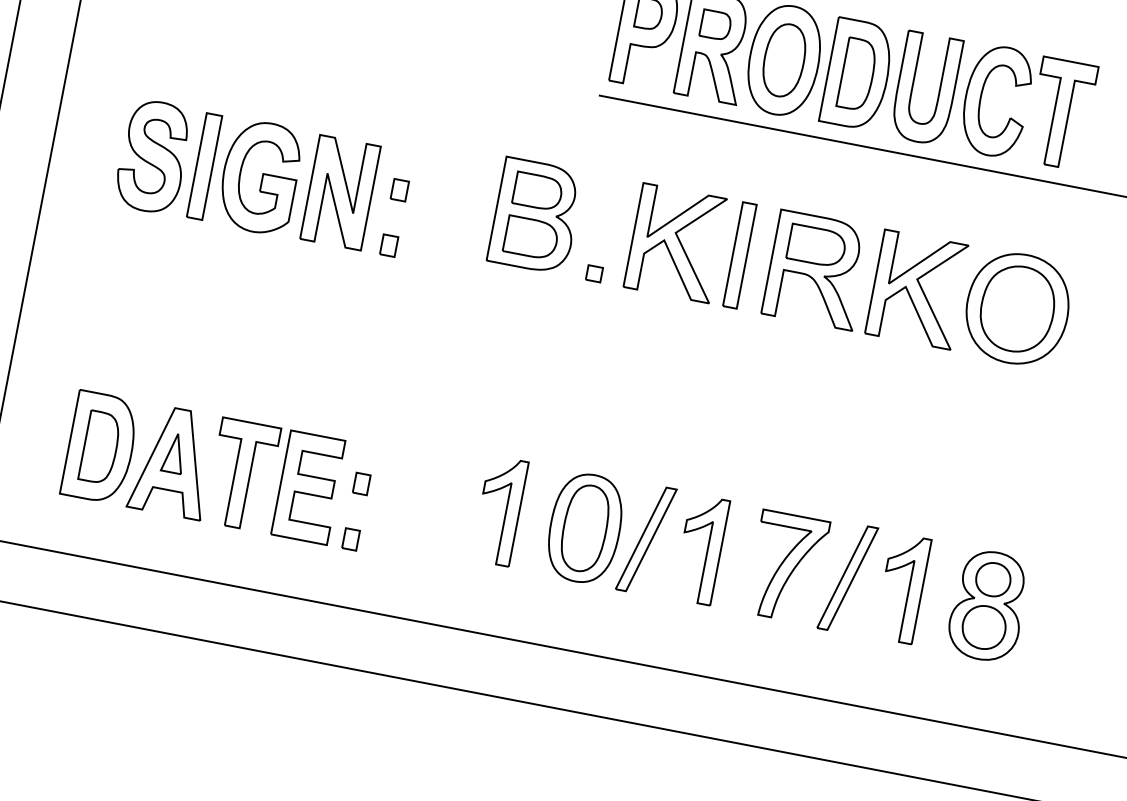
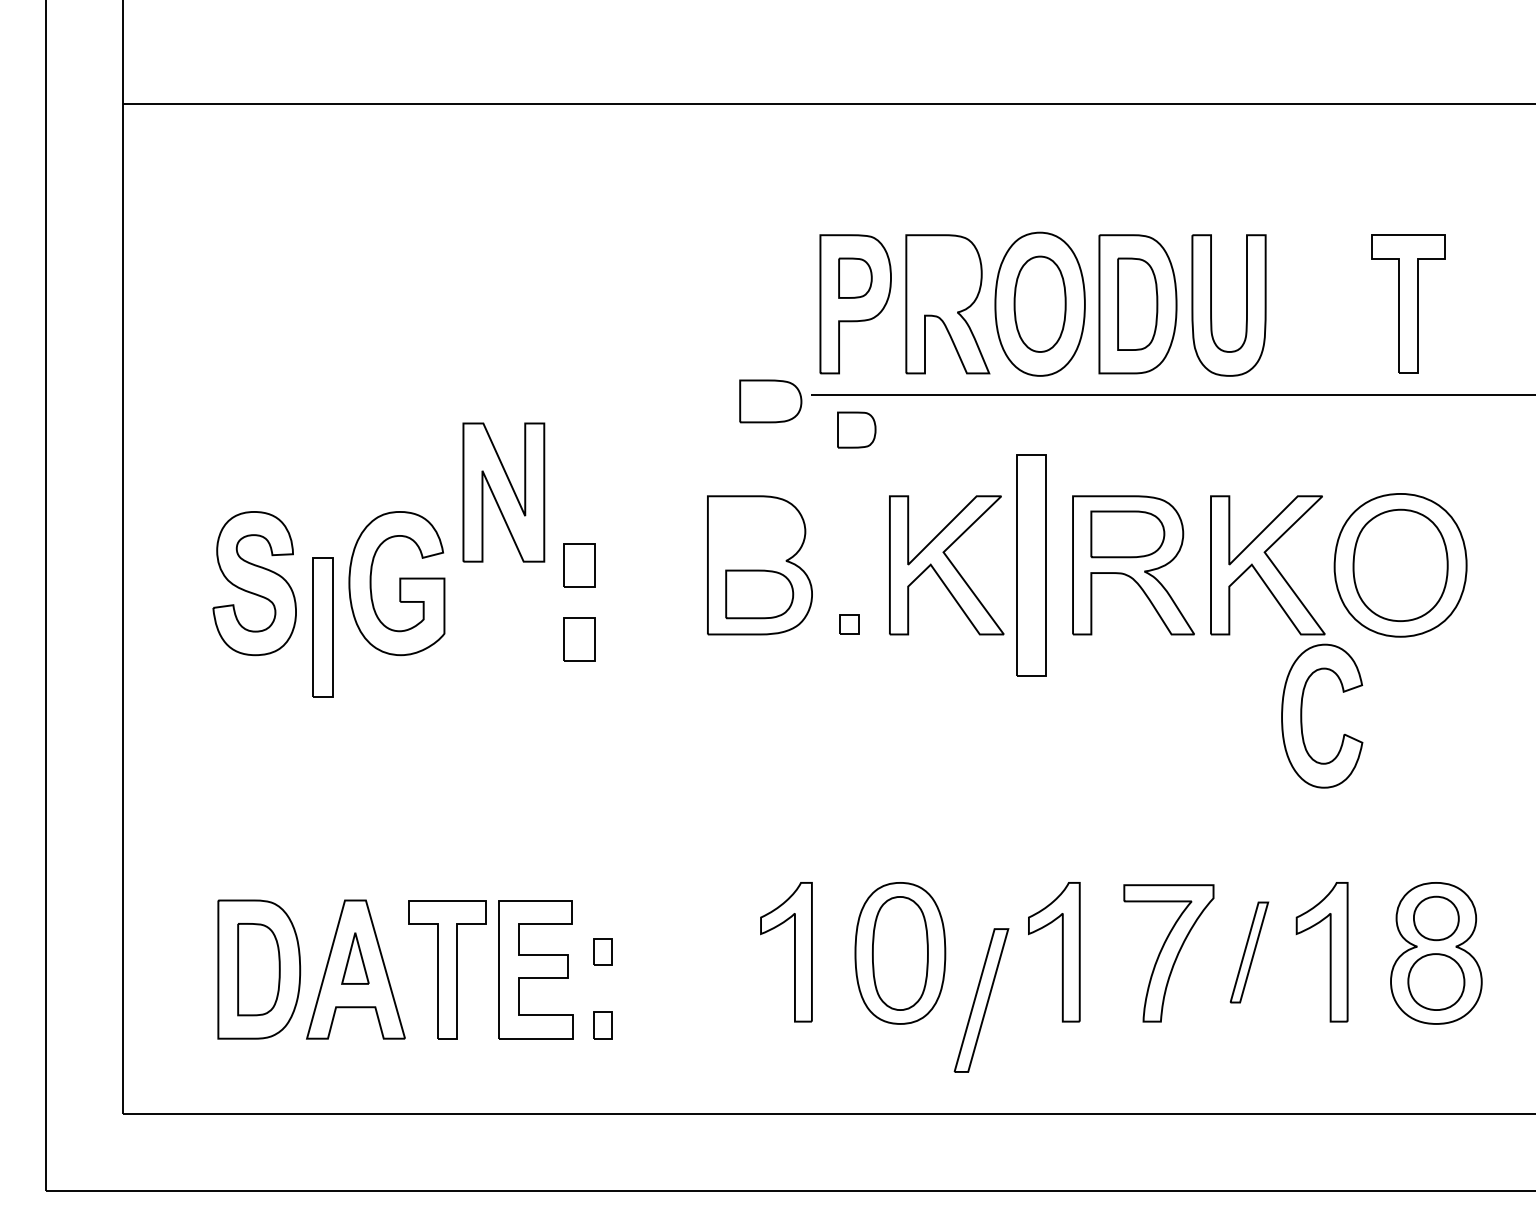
part: (715, 24) -> (856, 429), moved
part: (981, 97) -> (1302, 715), moved
part: (204, 166) -> (322, 627), moved
part: (400, 190) -> (579, 565), size x1.6
part: (537, 191) -> (770, 401), moved
part: (340, 192) -> (503, 492), moved
part: (389, 245) -> (579, 639), size x1.6
part: (740, 254) -> (1031, 564), size x1.6
part: (646, 539) -> (981, 1000), moved
part: (847, 578) -> (1249, 952), size x0.7

